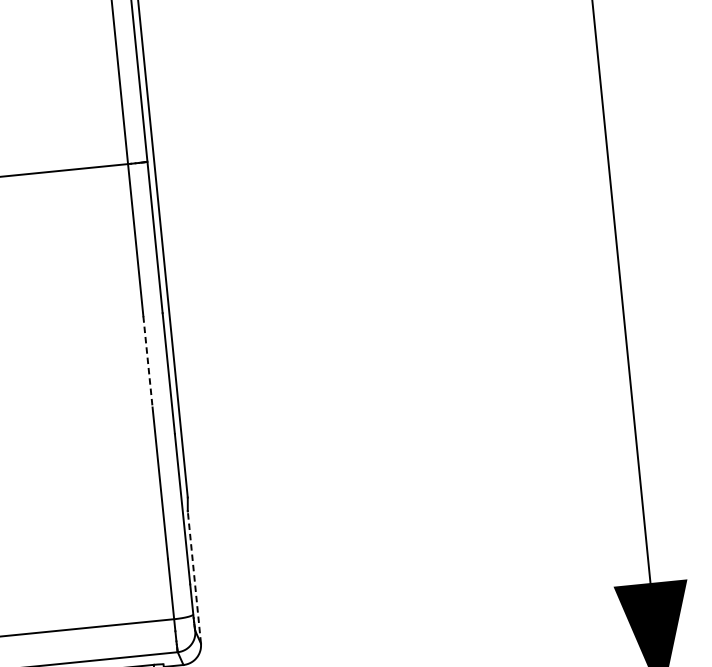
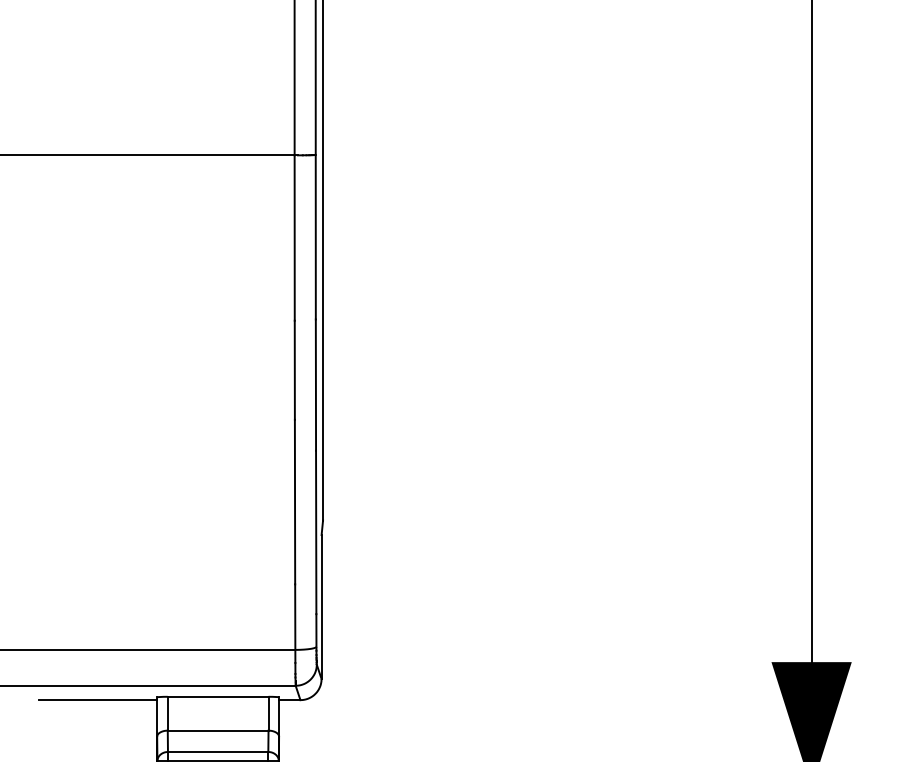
line: (147, 362) -> (294, 370), dashed -> solid
line: (194, 577) -> (321, 607), dashed -> solid

